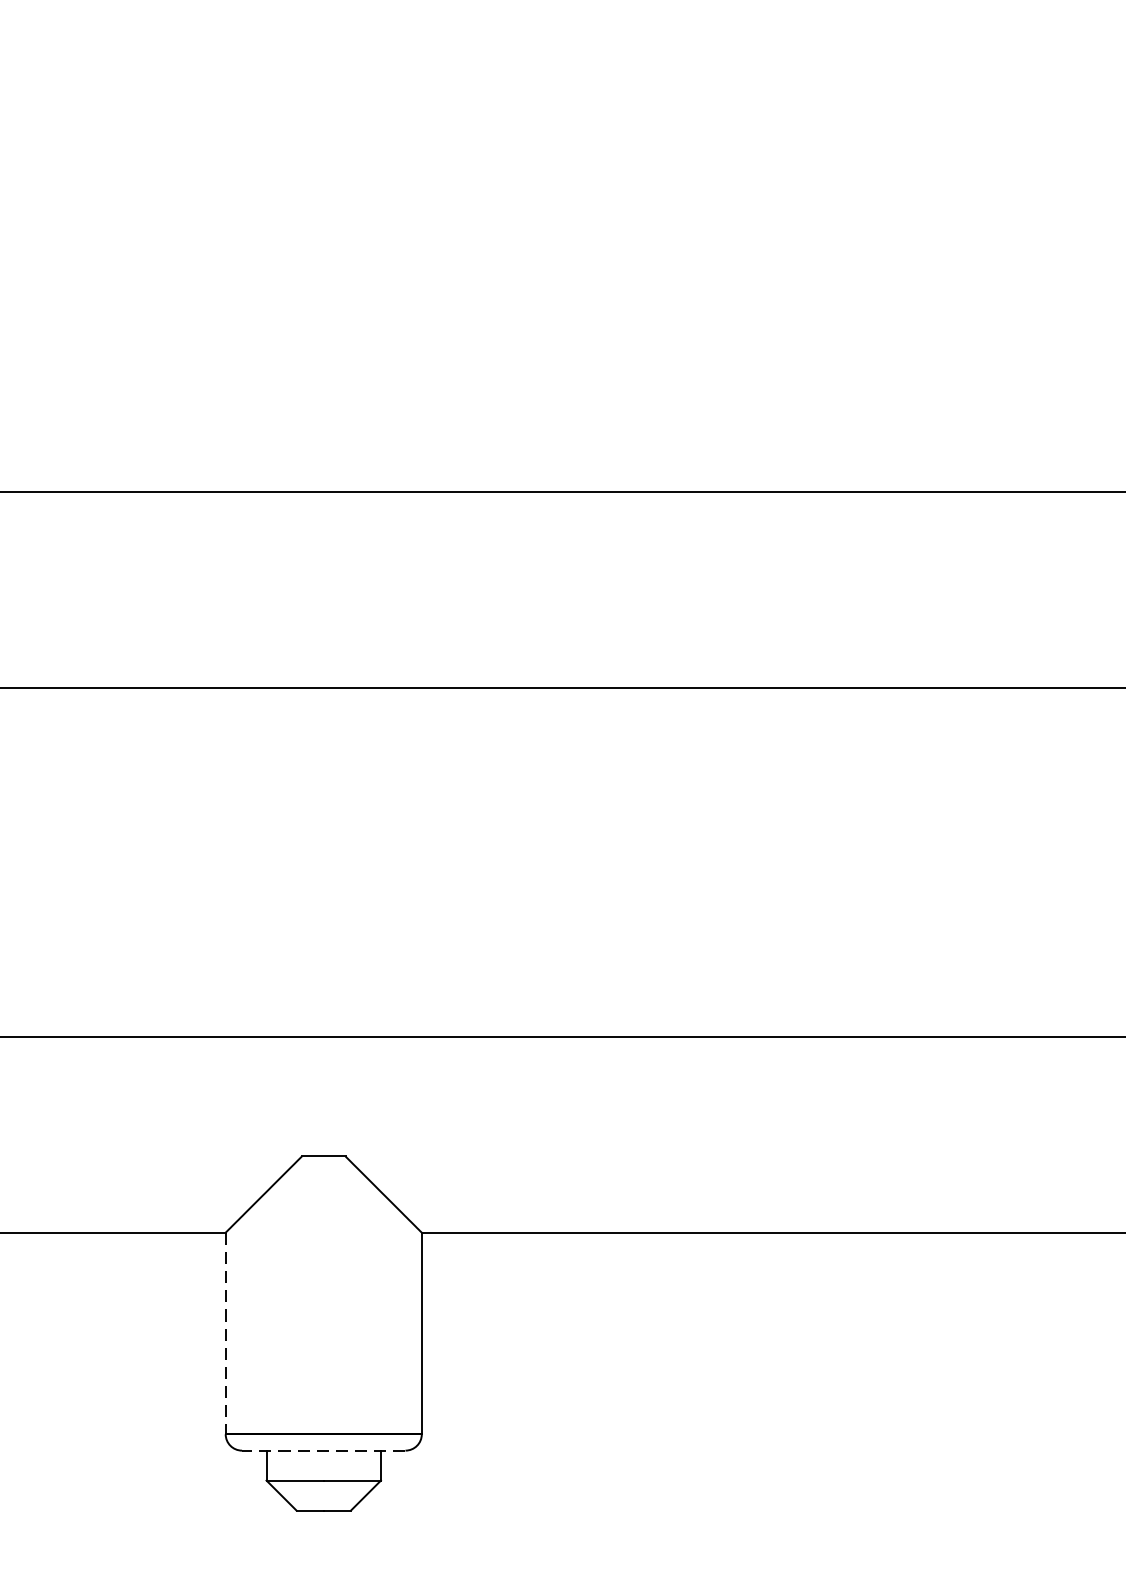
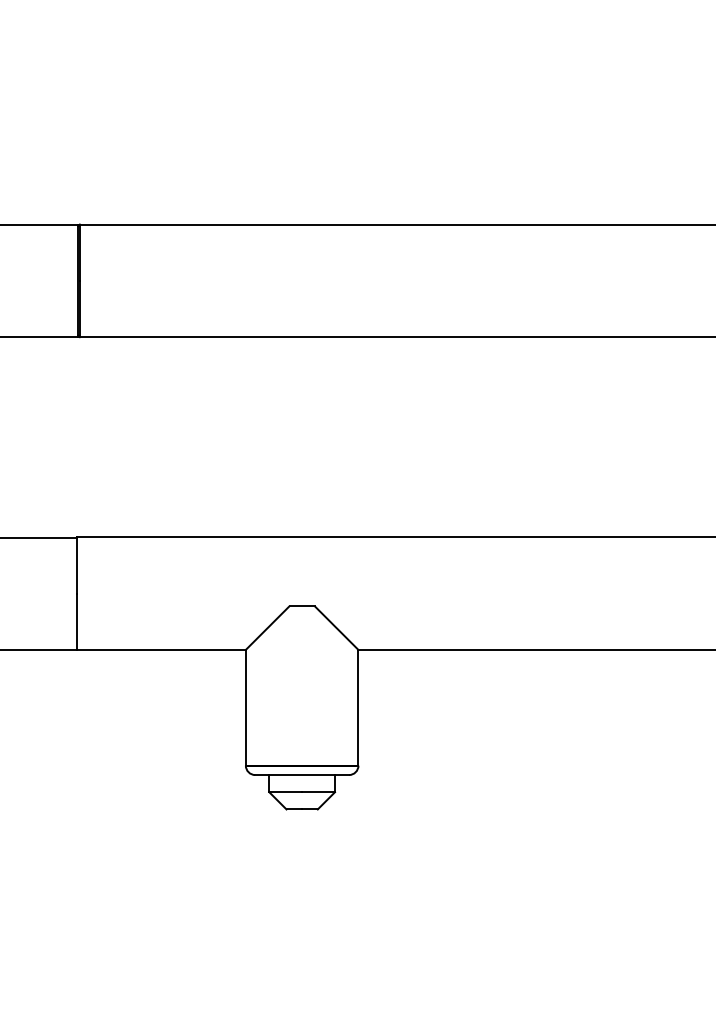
line: (225, 1332) -> (245, 707), dashed -> solid
line: (324, 1451) -> (302, 775), dashed -> solid

